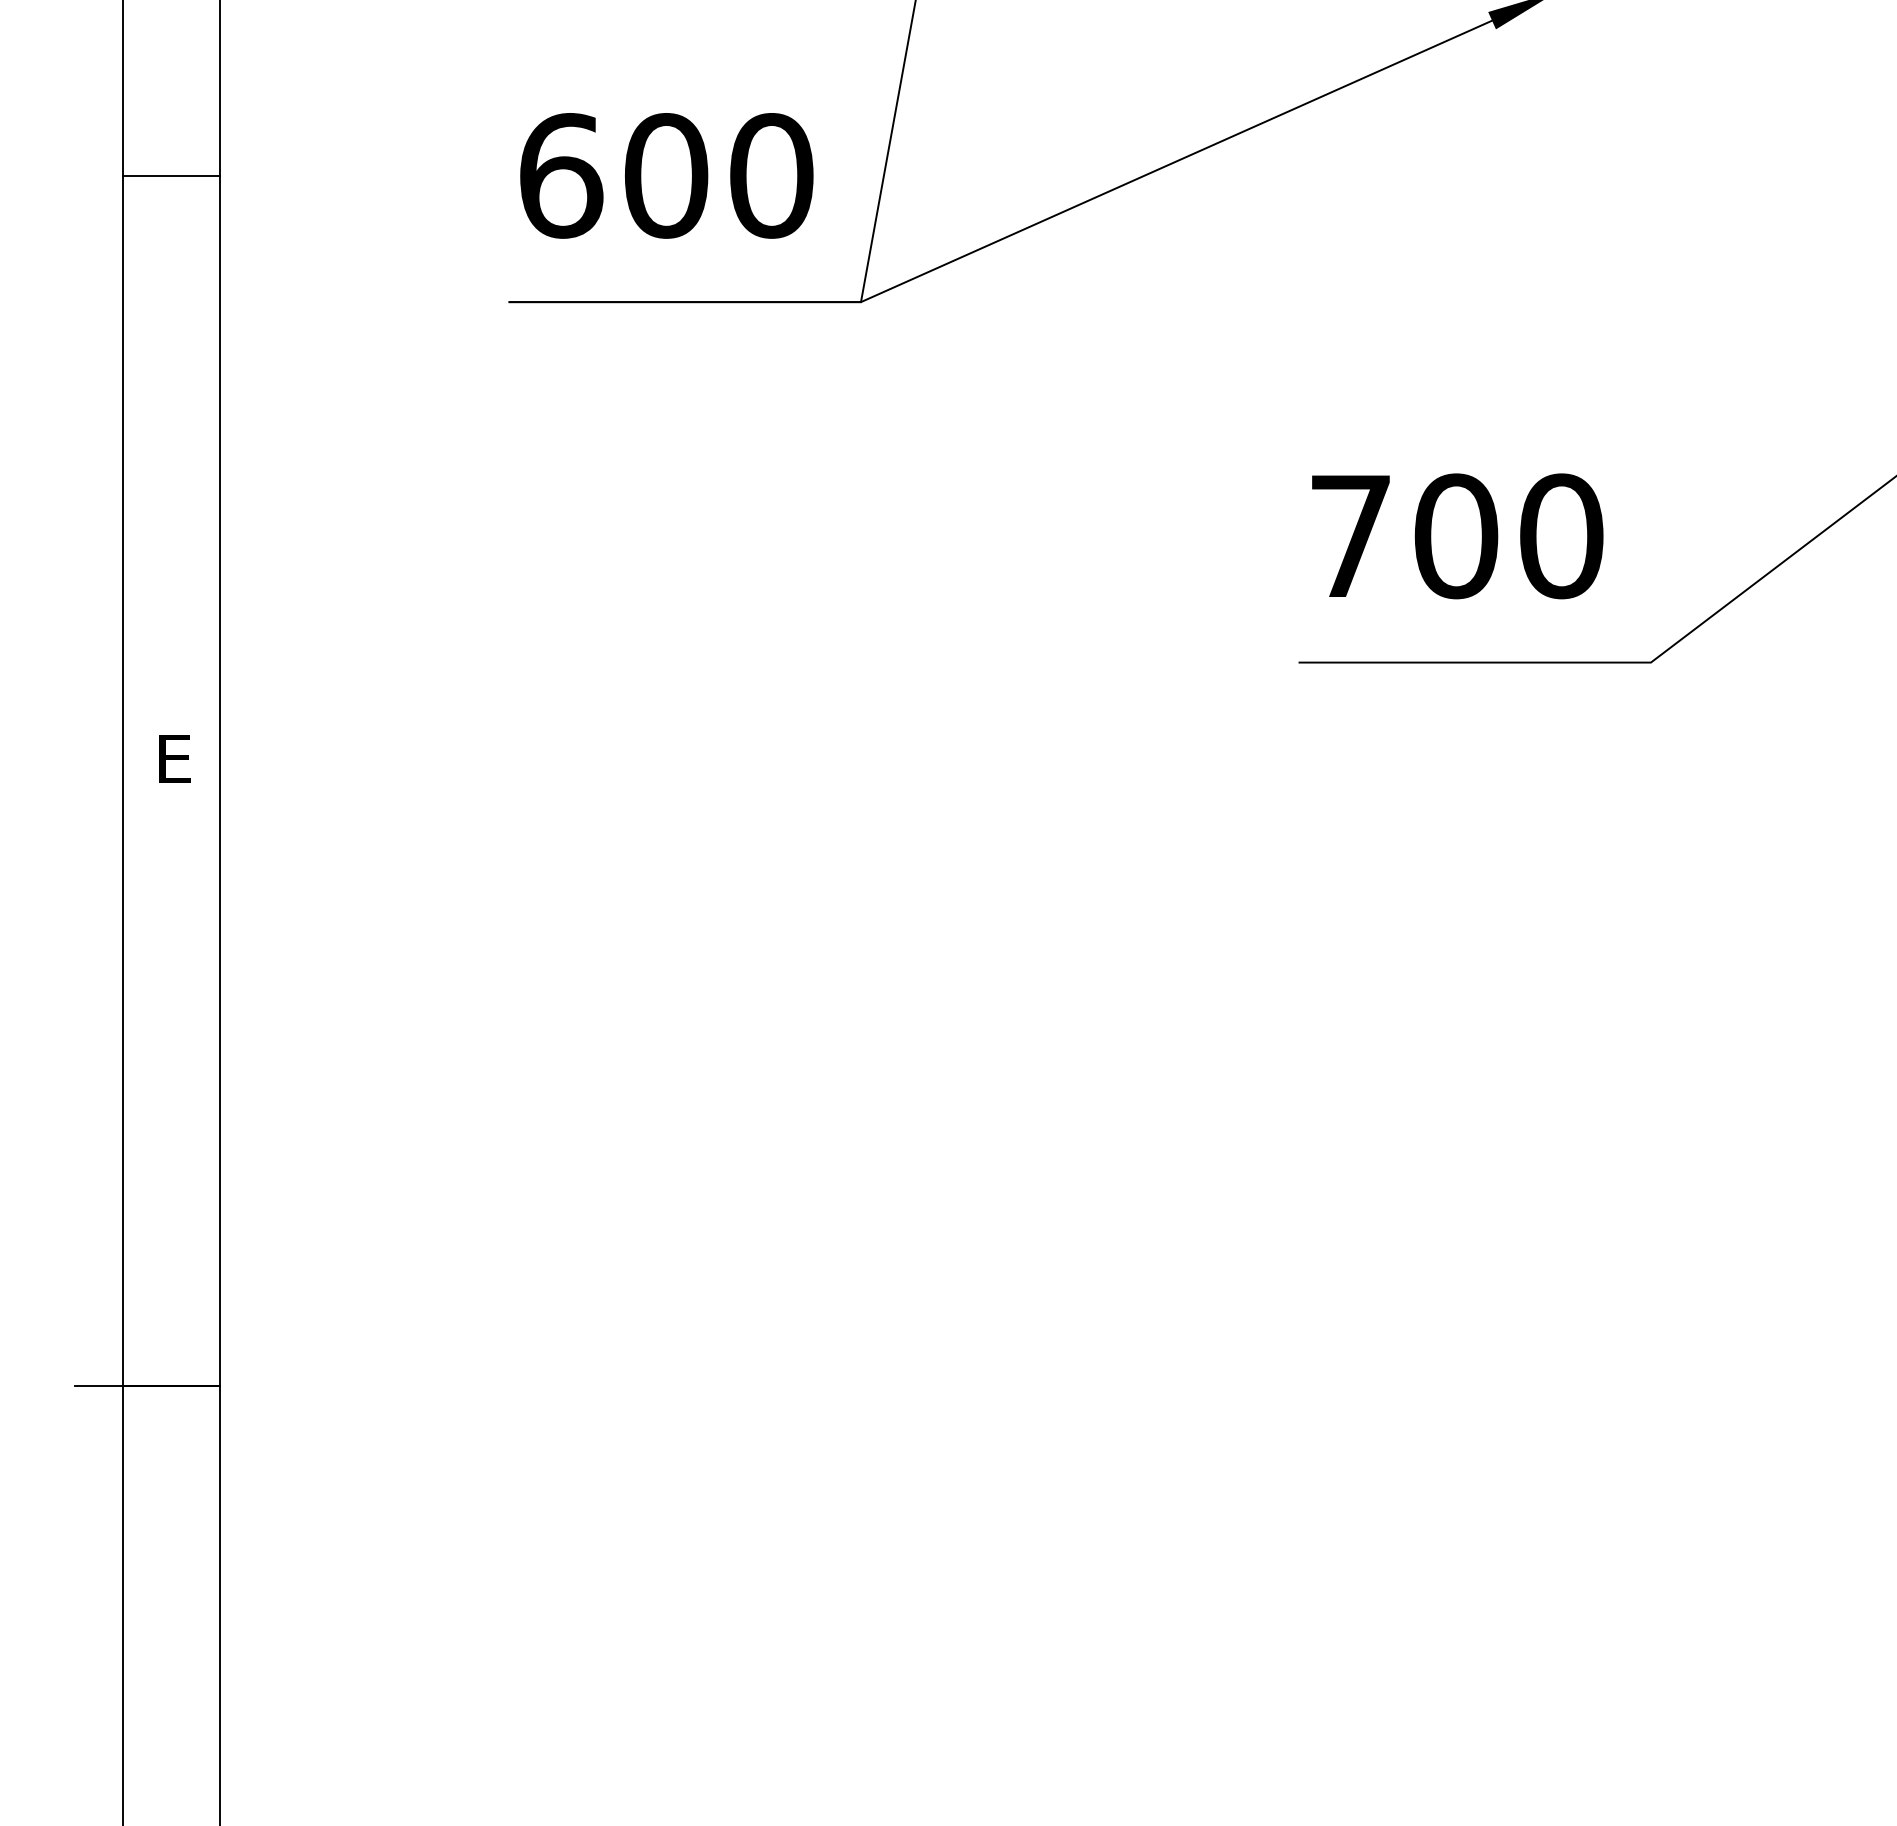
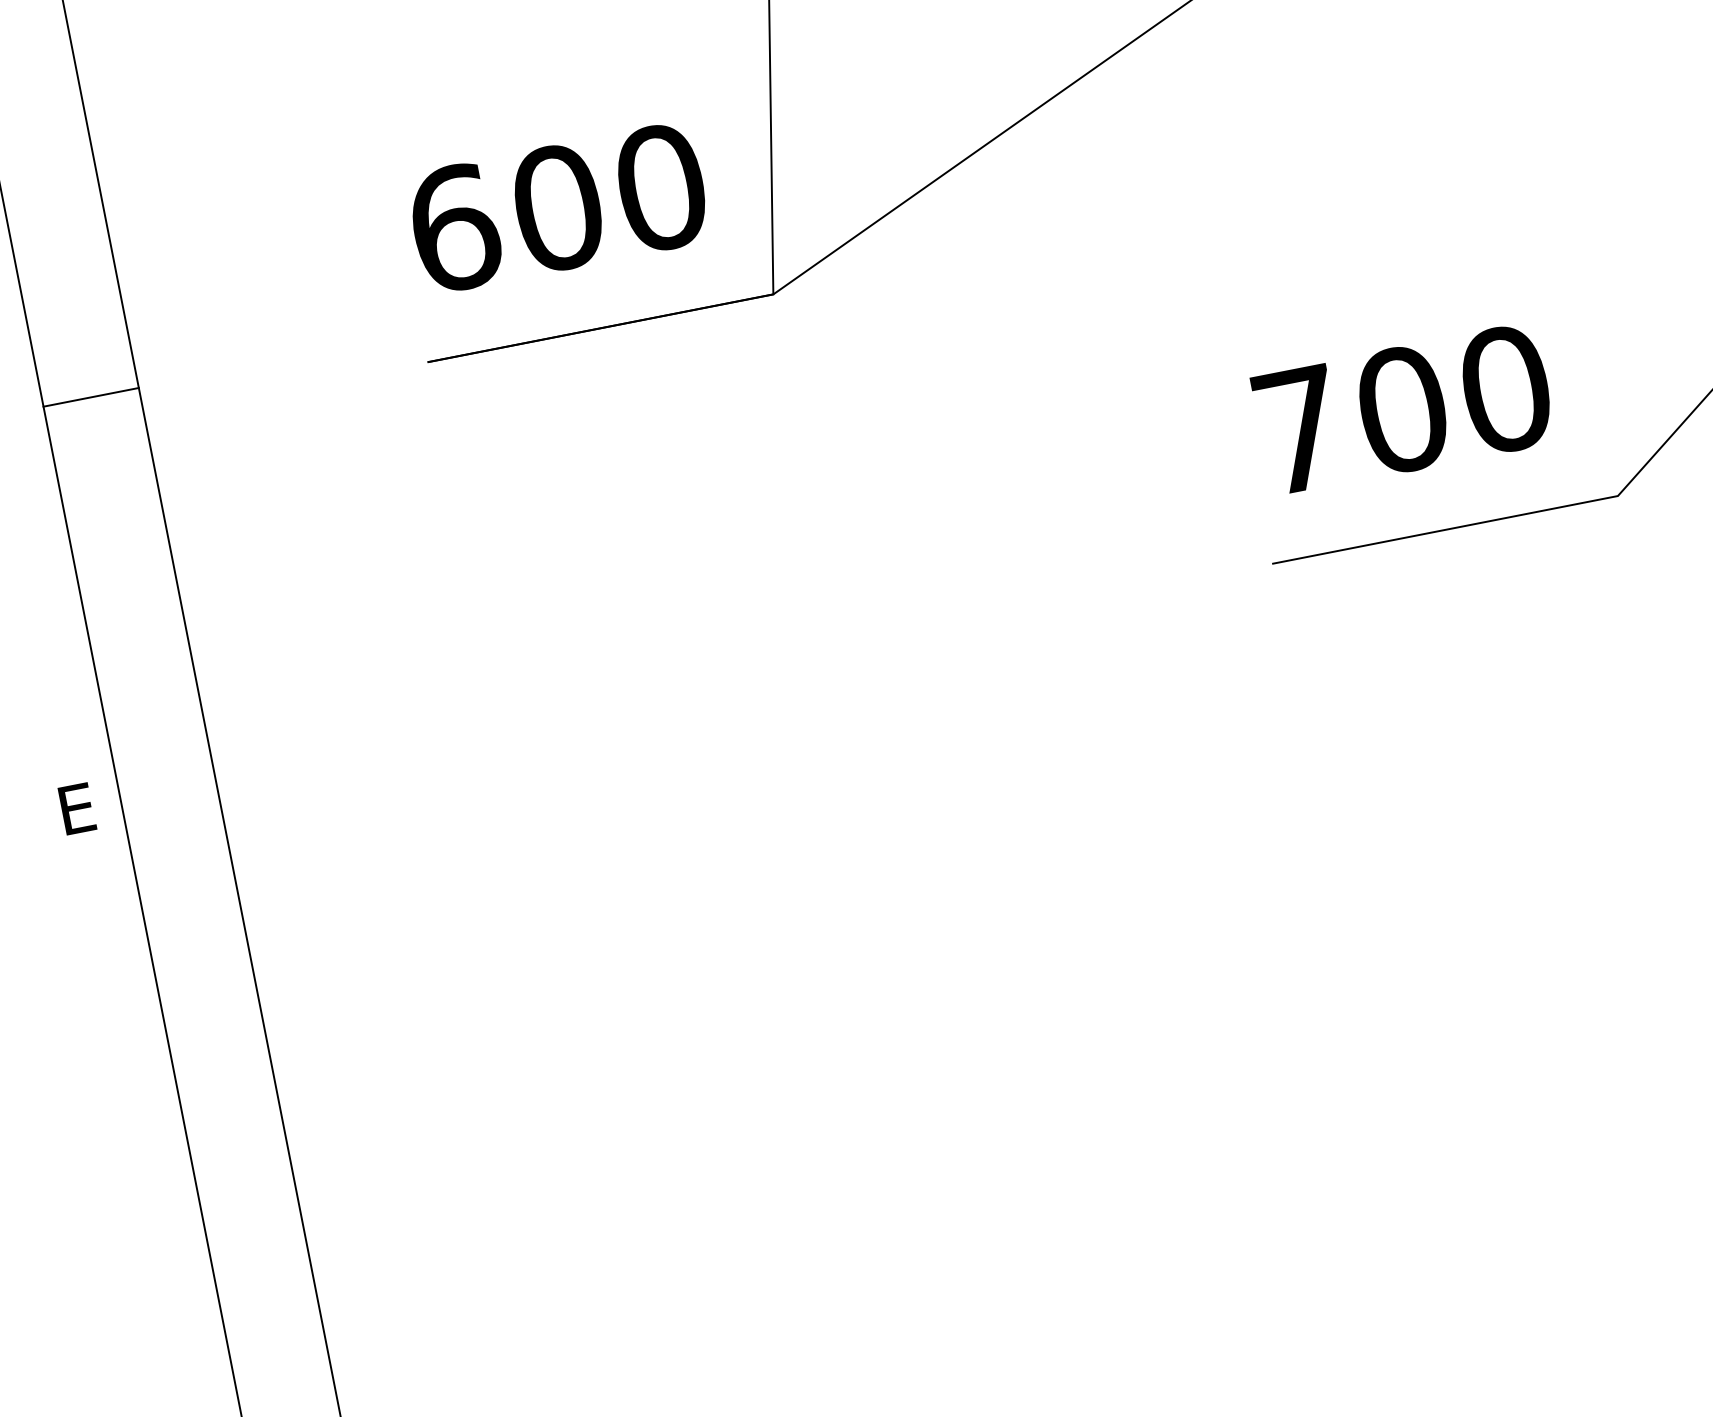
line: (171, 175) -> (90, 397), moved
text: (174, 758) -> (76, 808), moved

